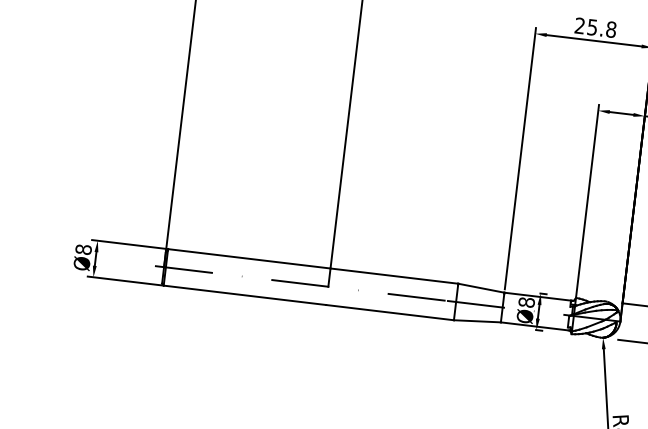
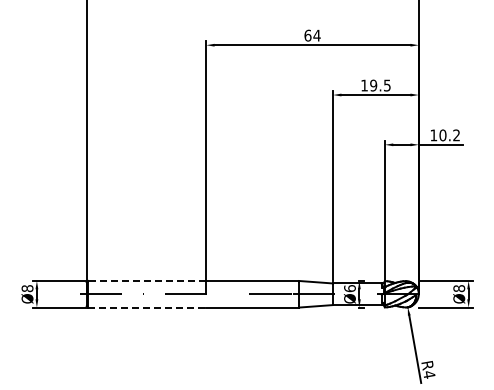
text: (595, 27) -> (375, 85), 25.8 -> 19.5
line: (248, 258) -> (146, 280), solid -> dashed
line: (245, 295) -> (147, 307), solid -> dashed
text: (526, 302) -> (349, 288), Ø8 -> Ø6

